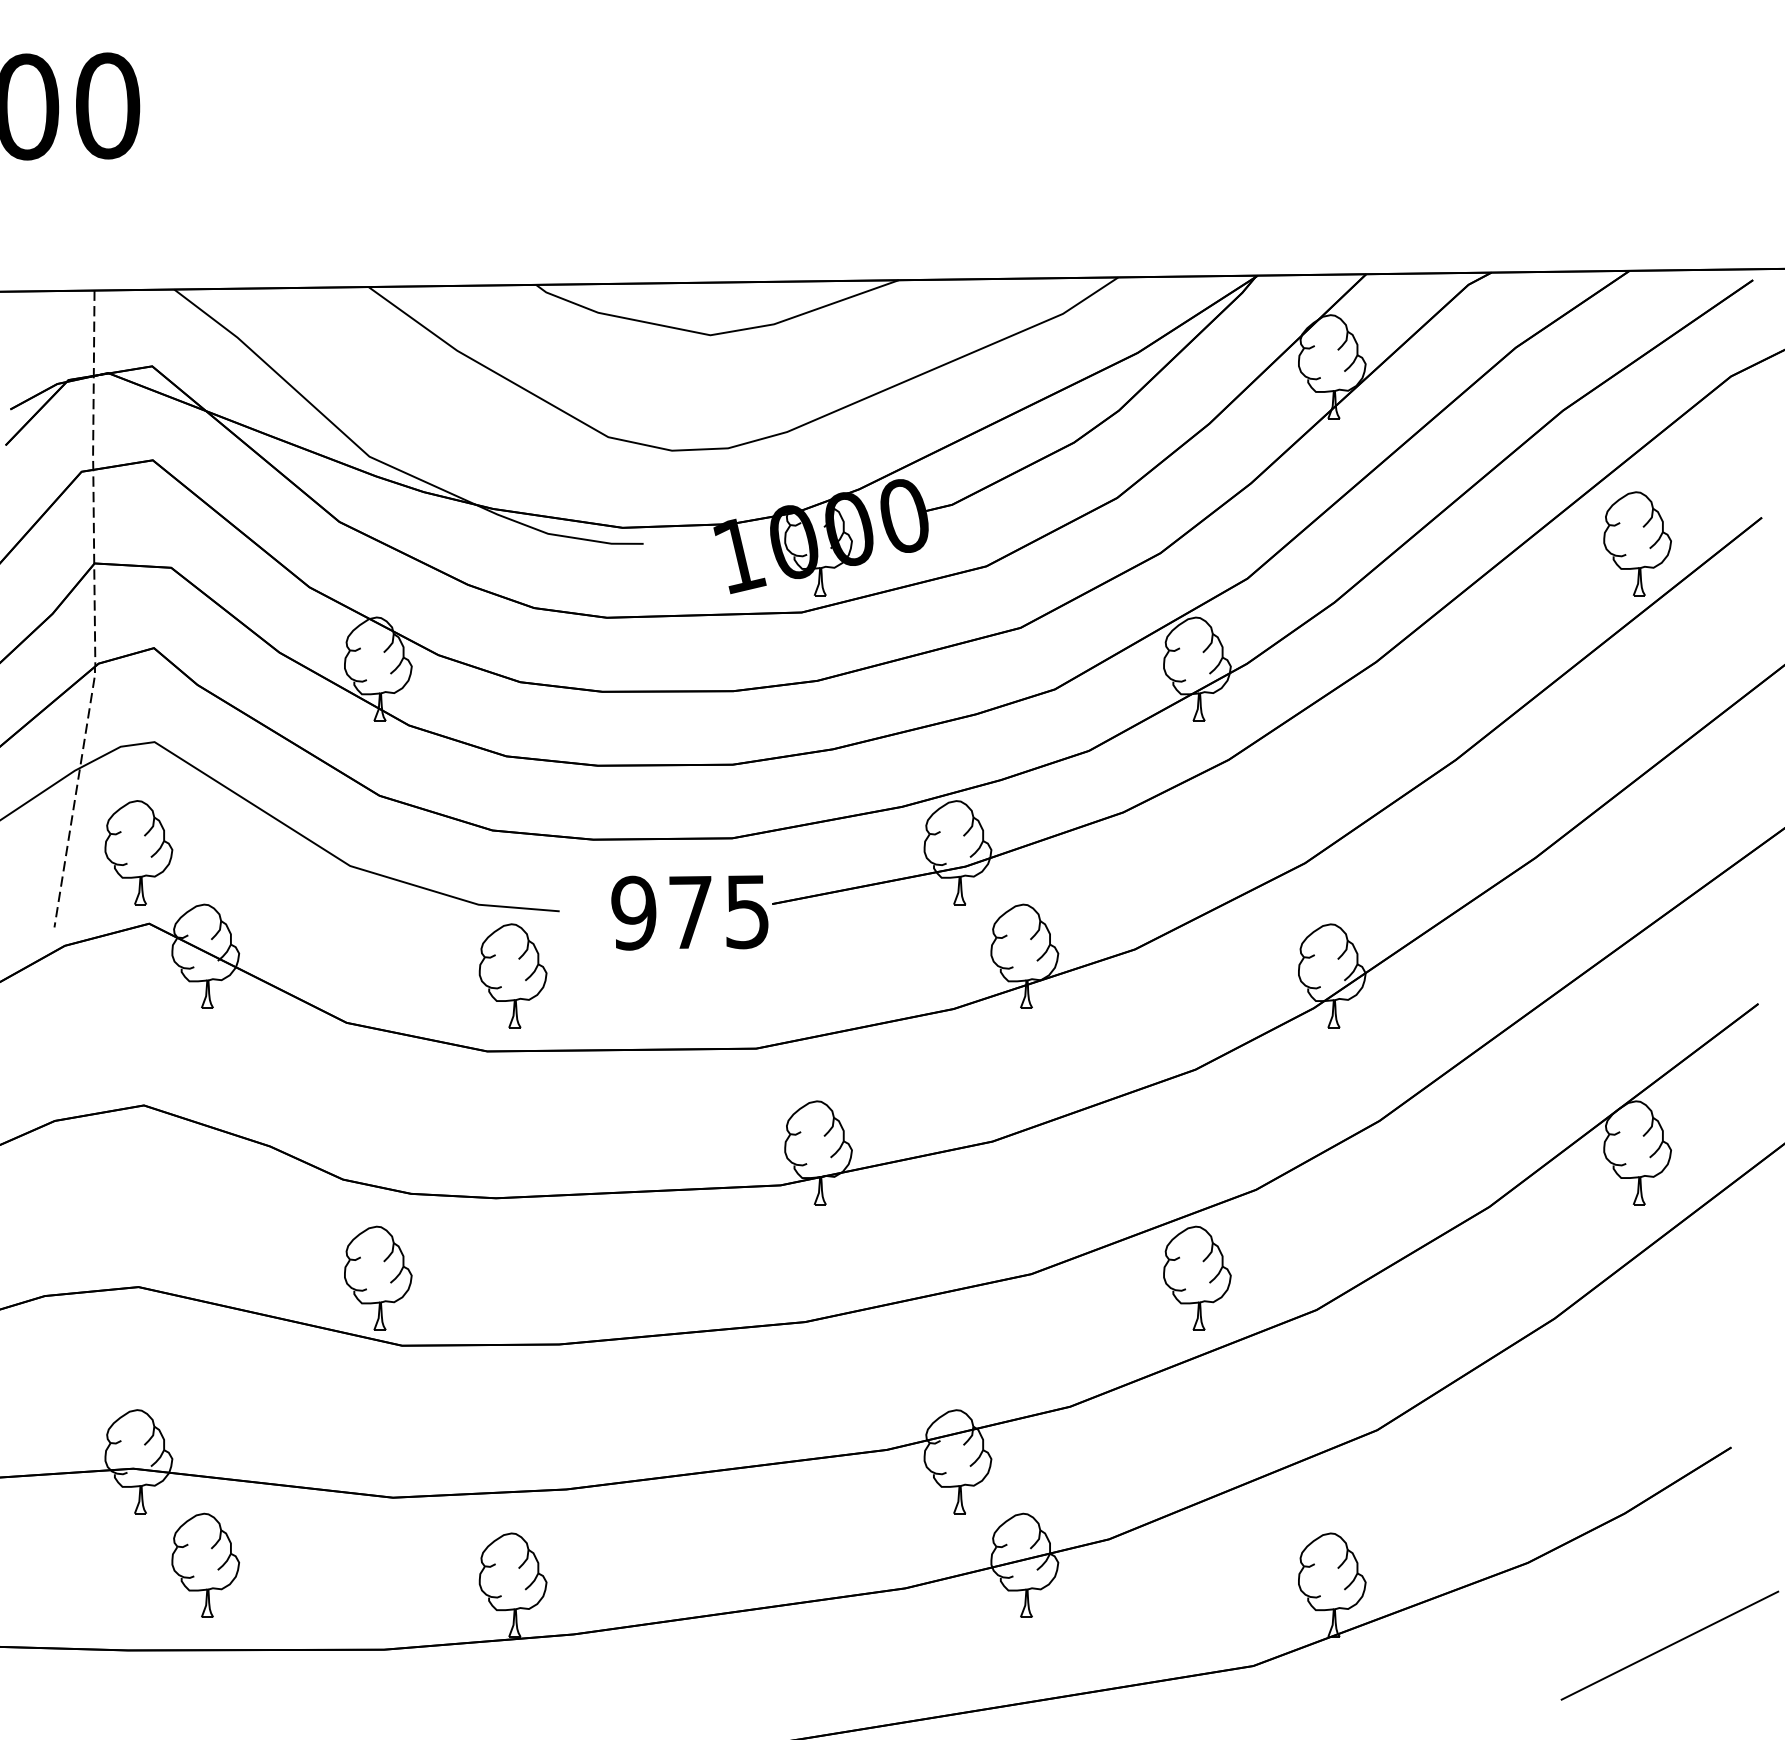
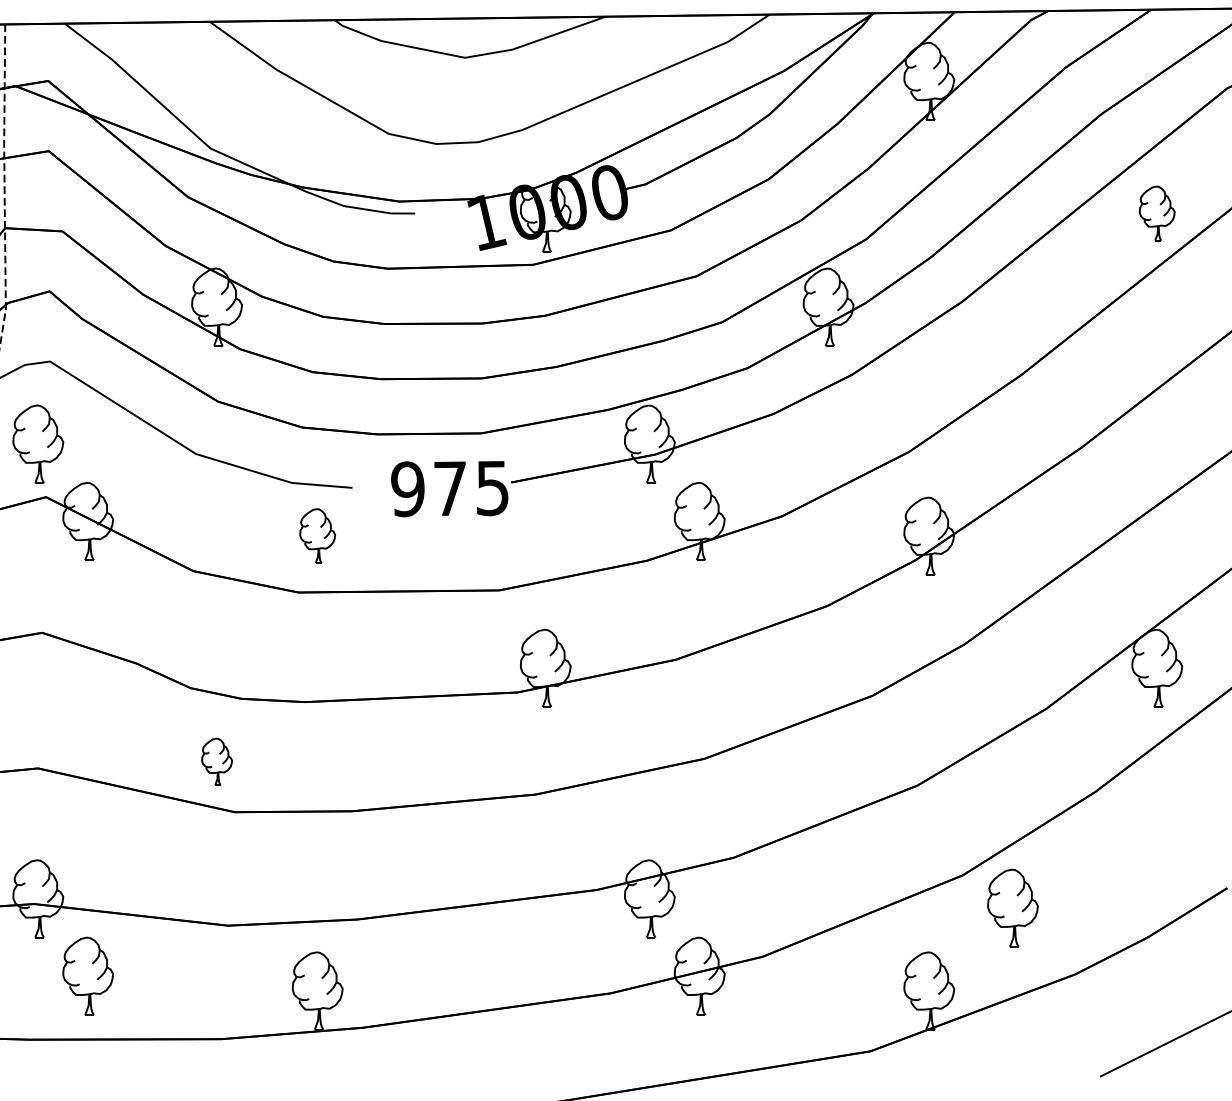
part: (1637, 543) -> (1157, 213), size x0.7
part: (512, 975) -> (317, 535), size x0.7
part: (378, 1277) -> (217, 761), size x0.6
part: (1197, 1277) -> (1013, 907), moved

